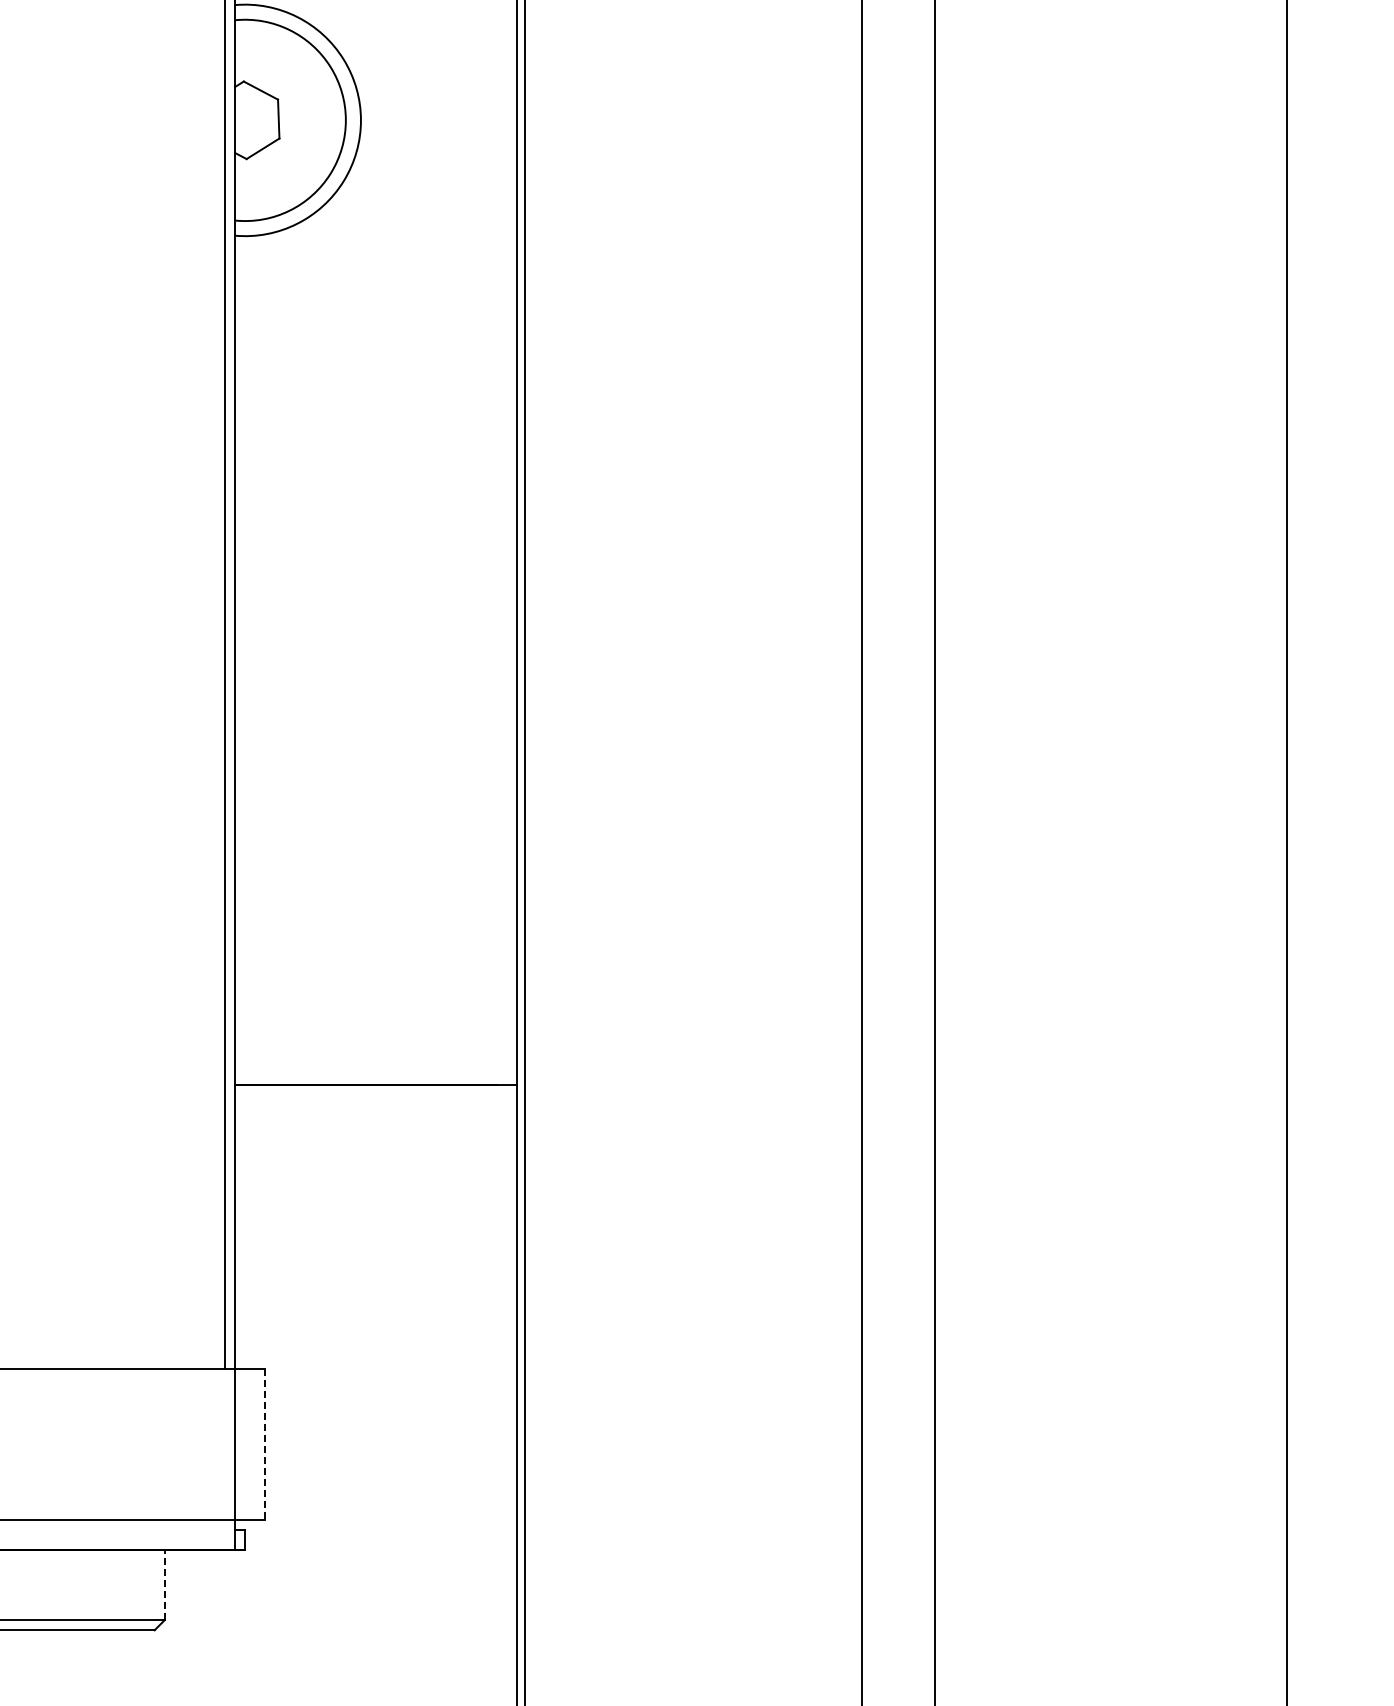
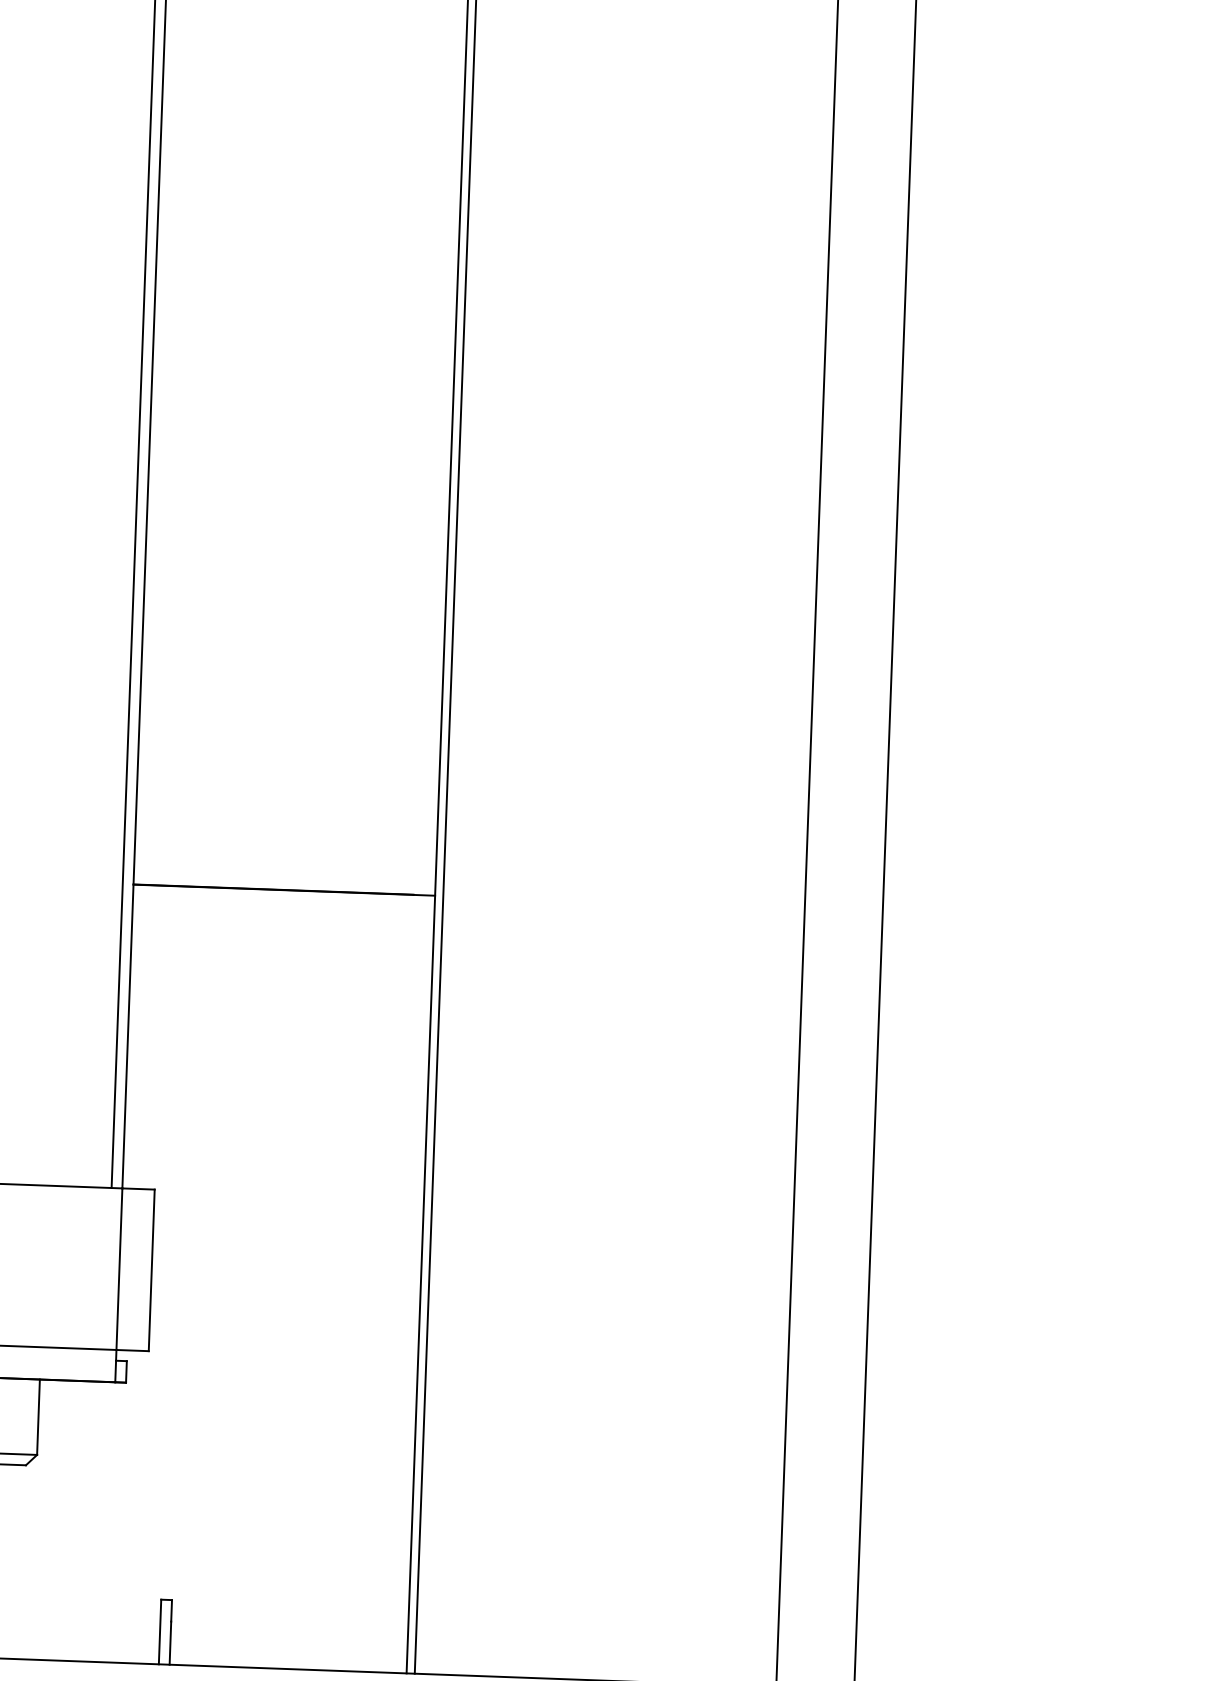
line: (265, 1444) -> (151, 1270), dashed -> solid
line: (164, 1584) -> (38, 1416), dashed -> solid

